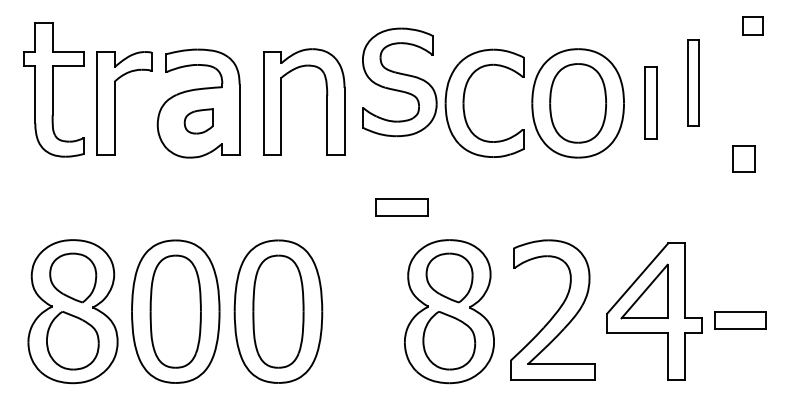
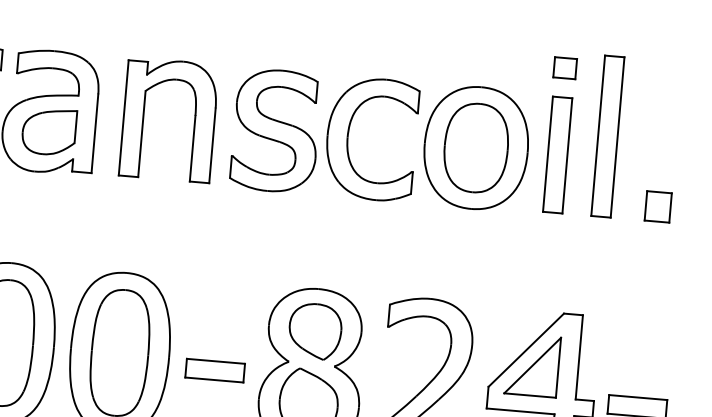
part: (752, 25) -> (564, 67), moved
part: (399, 82) -> (275, 131), moved
part: (693, 83) -> (607, 136), size x1.67
part: (650, 103) -> (557, 155), size x1.43
part: (198, 121) -> (48, 131), size x1.67
part: (743, 158) -> (658, 206), moved
part: (401, 207) -> (214, 370), moved

